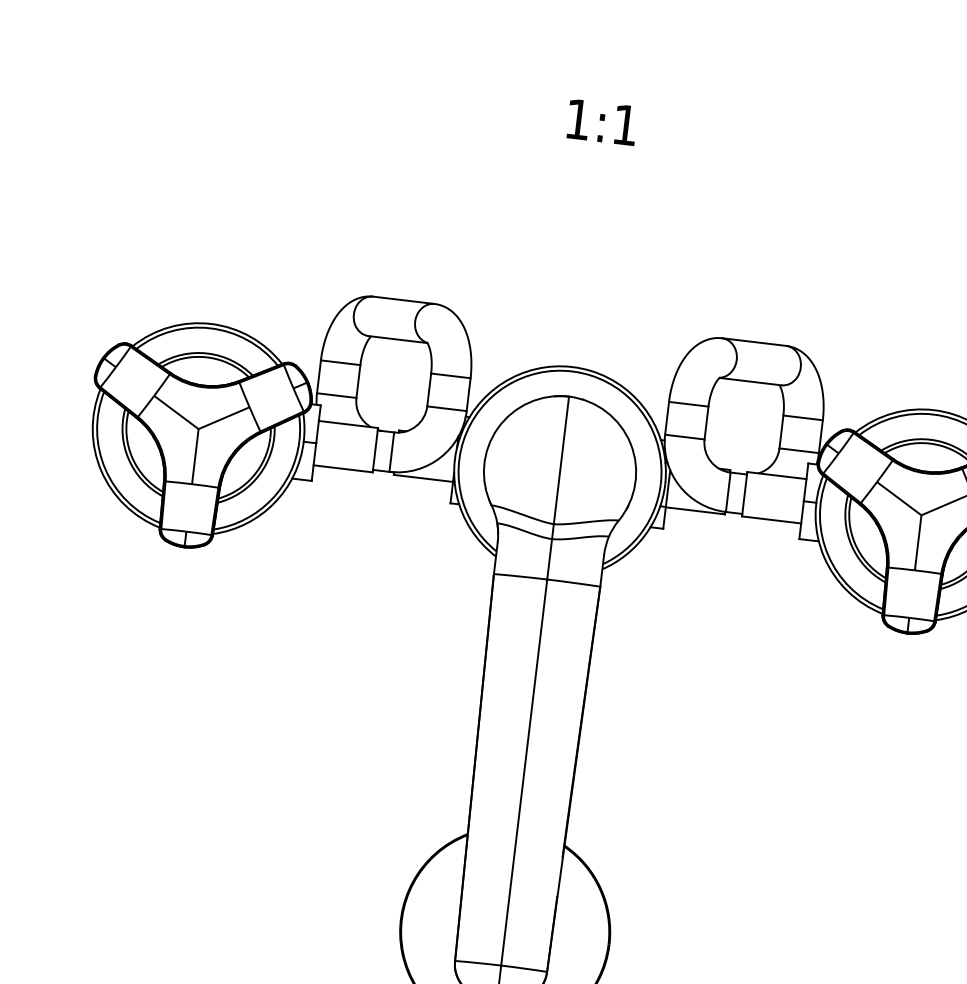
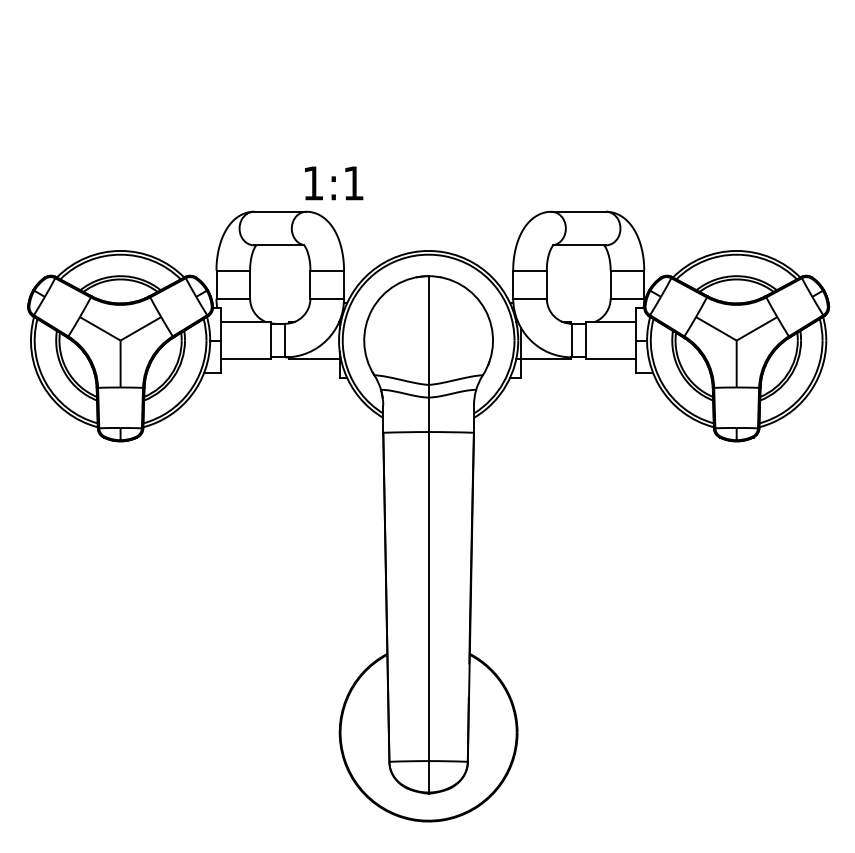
text: (602, 122) -> (334, 183), moved

